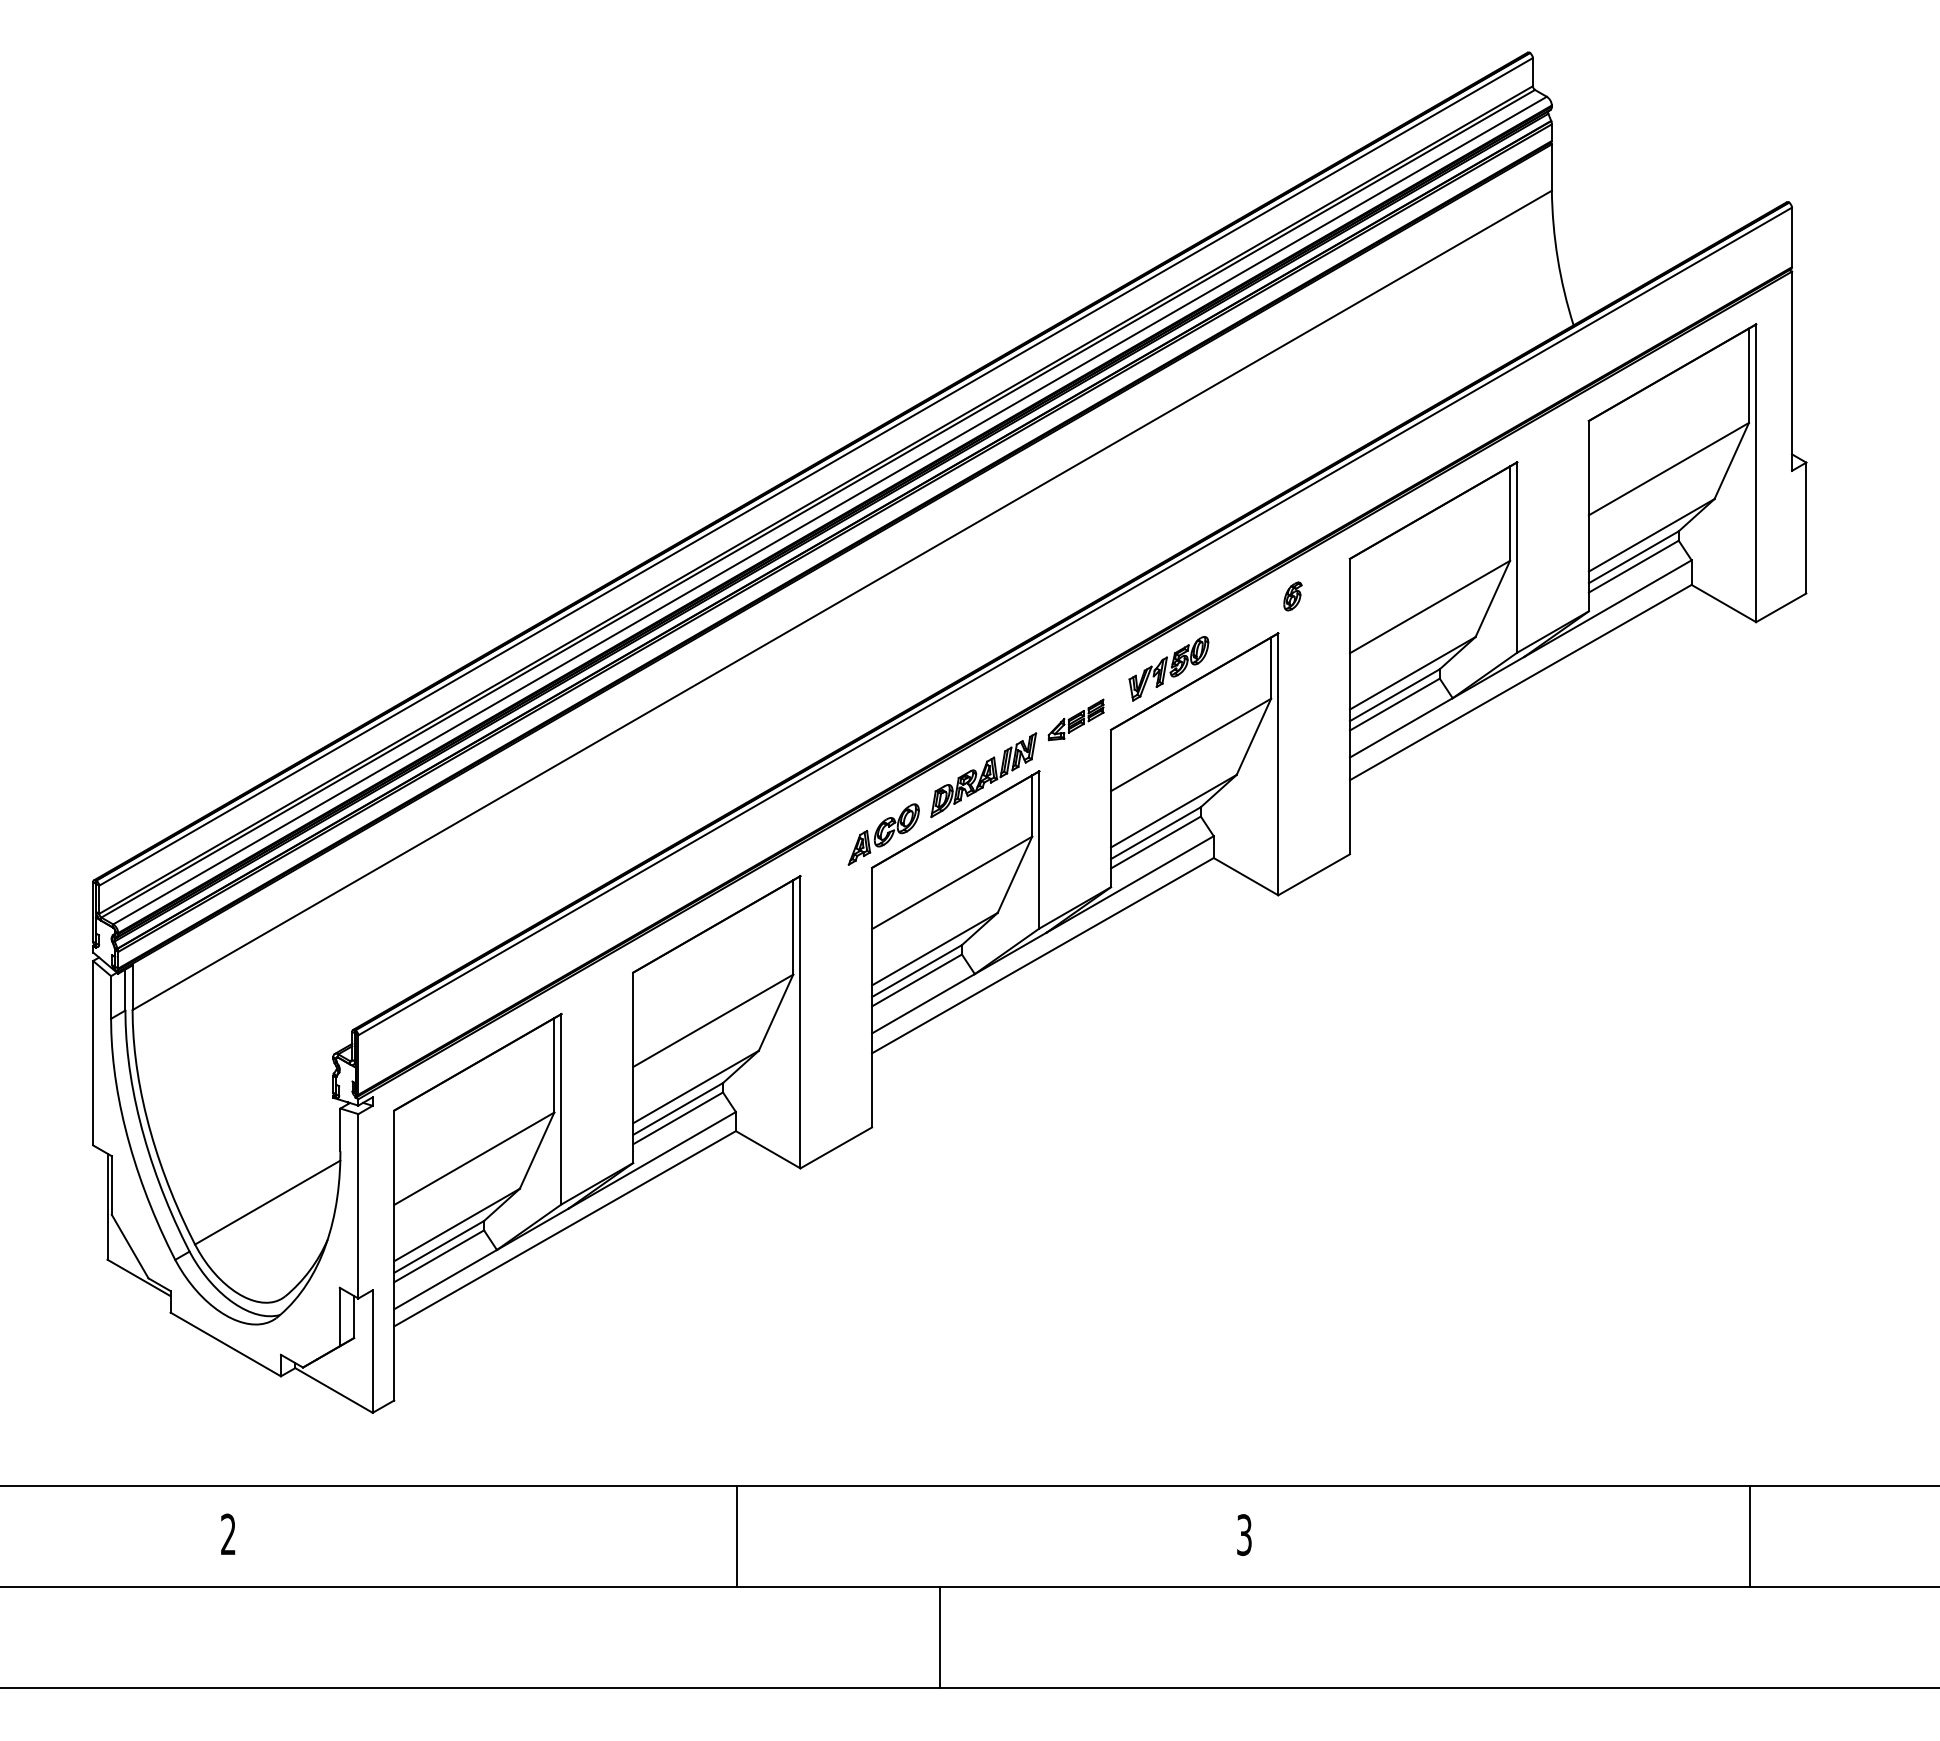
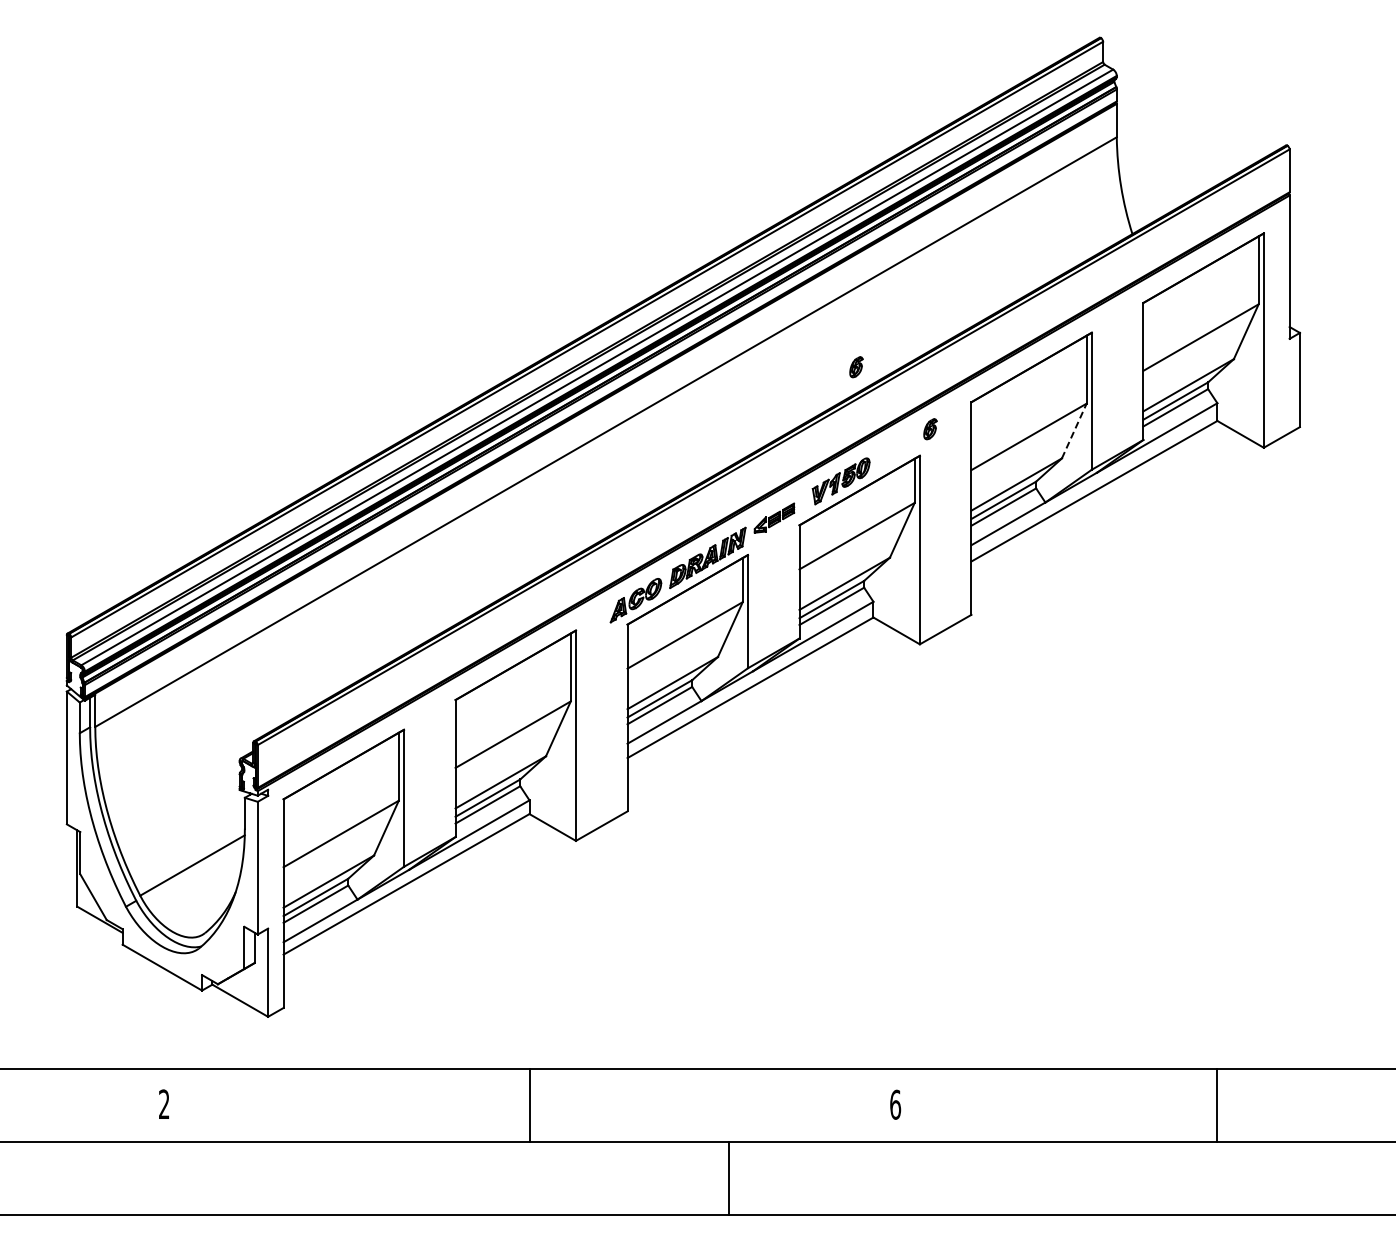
part: (1190, 510) -> (856, 367), added
line: (1493, 598) -> (1074, 430), solid -> dashed
text: (1244, 1534) -> (895, 1104), 3 -> 6
line: (1750, 1536) -> (1216, 1105), moved
line: (940, 1637) -> (729, 1178), moved

